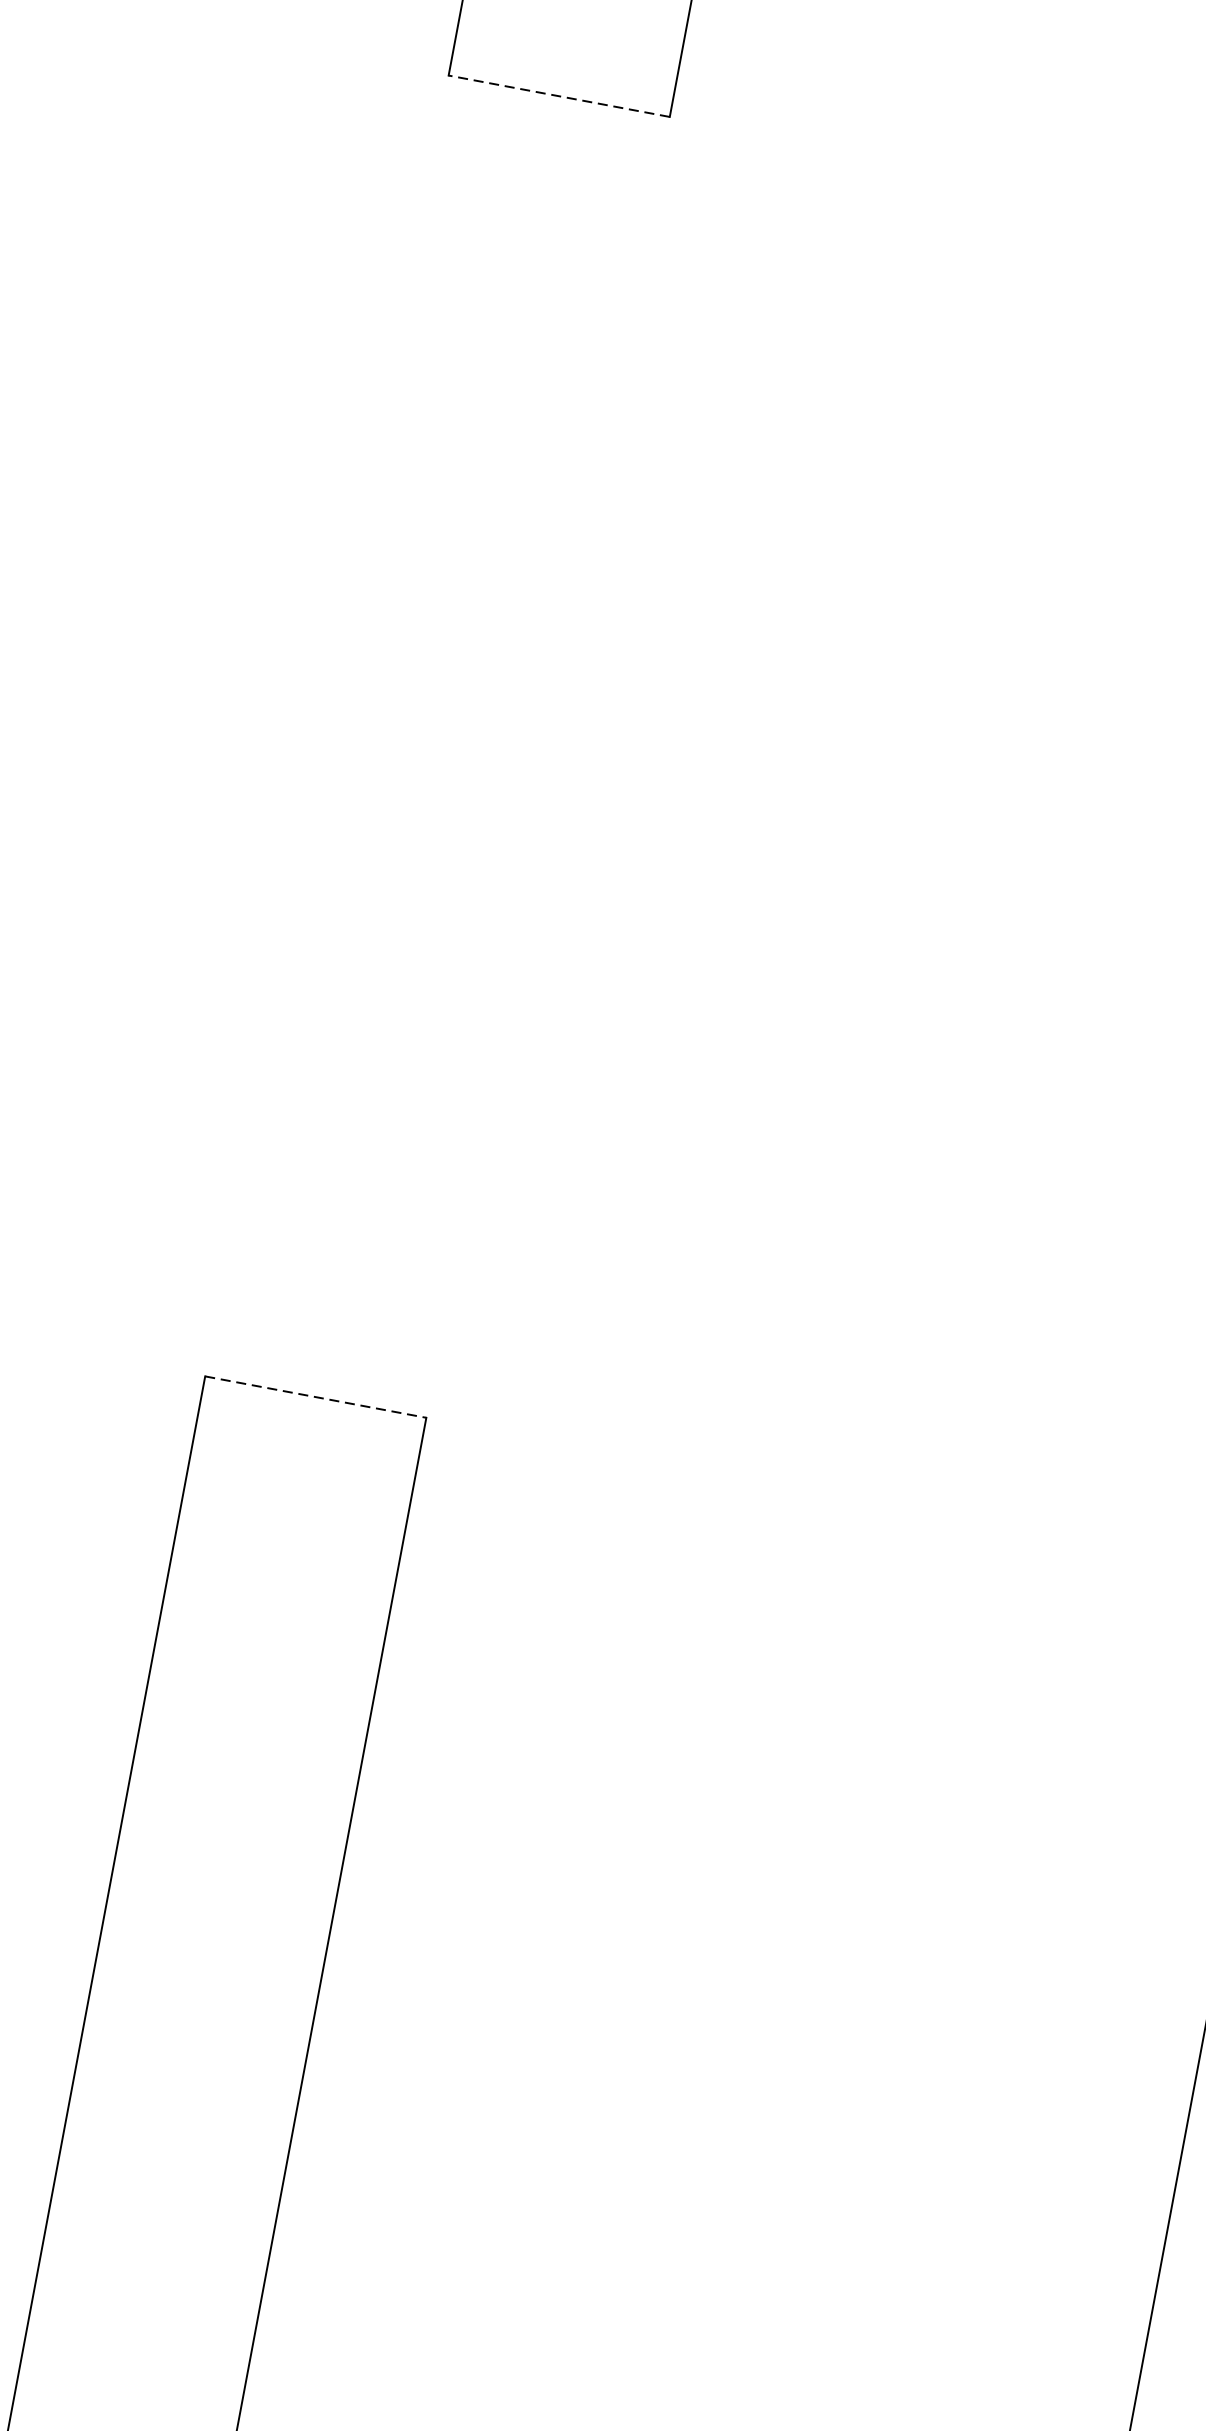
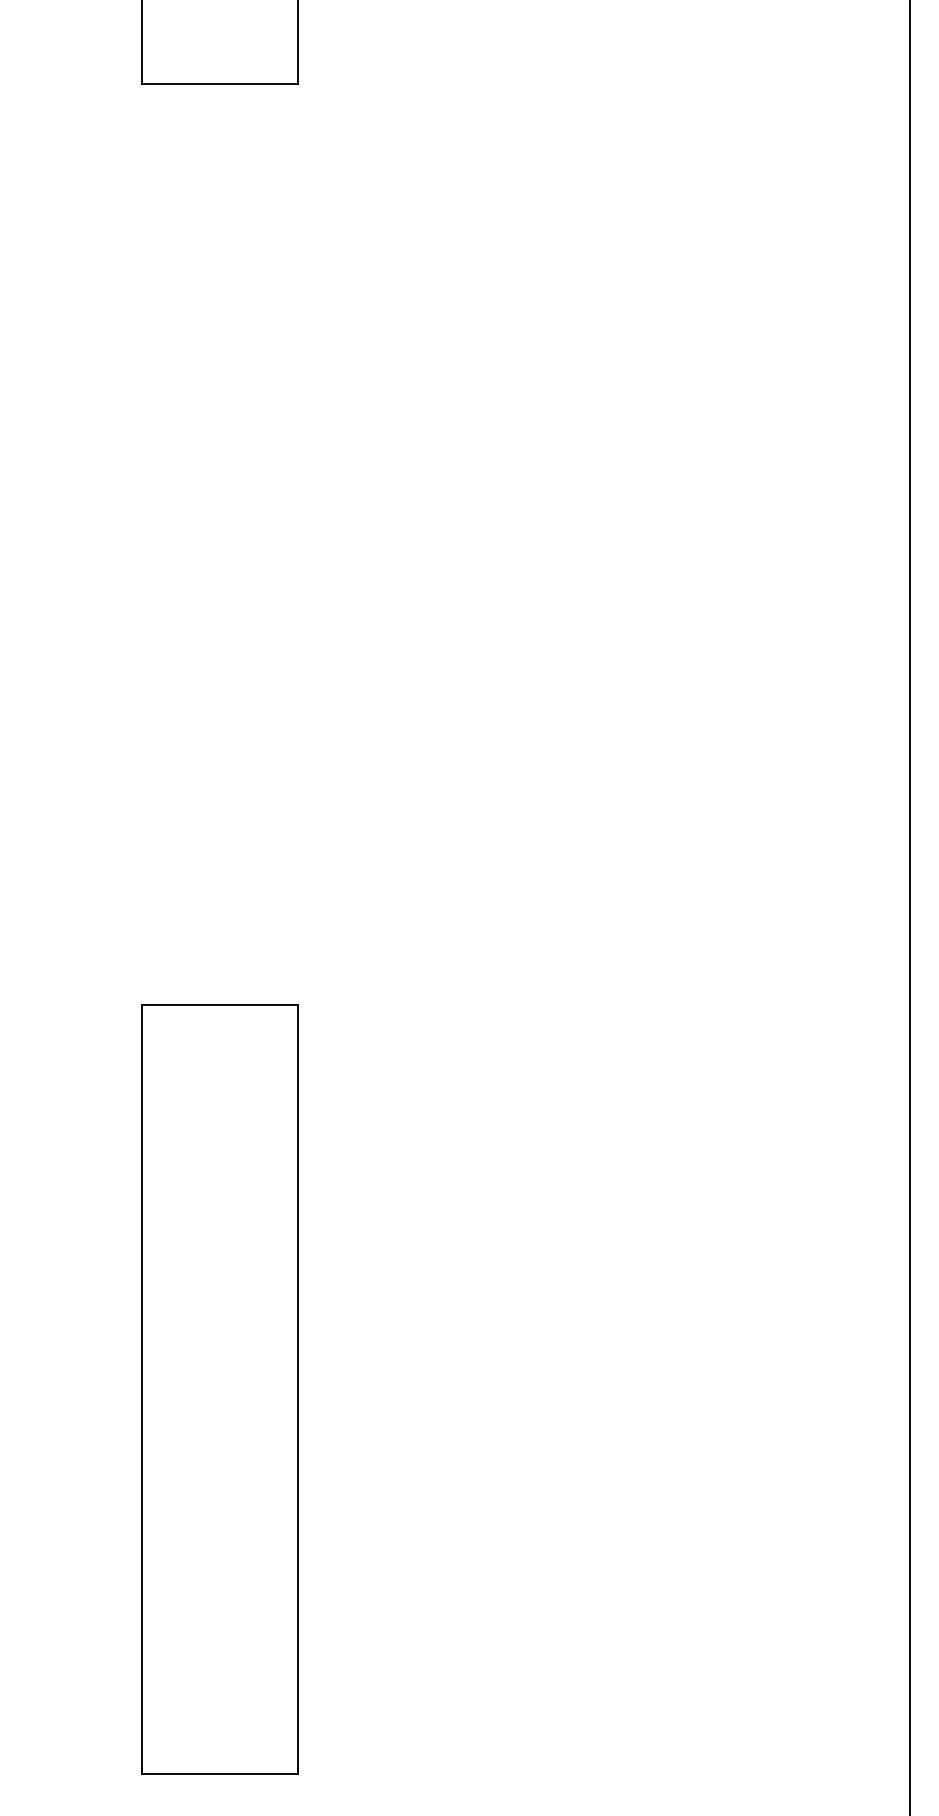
line: (558, 96) -> (219, 83), dashed -> solid
line: (316, 1397) -> (220, 1005), dashed -> solid

